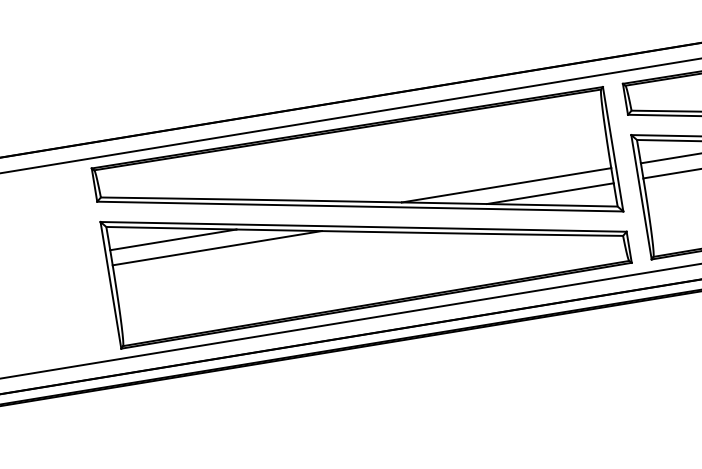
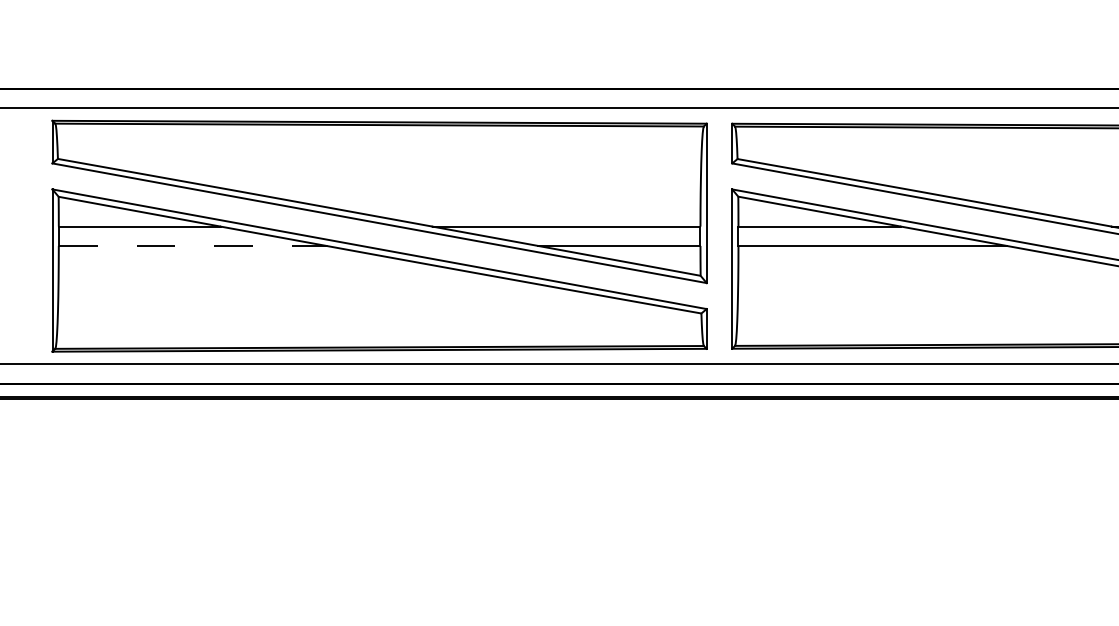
line: (217, 247) -> (192, 245), solid -> dashed

